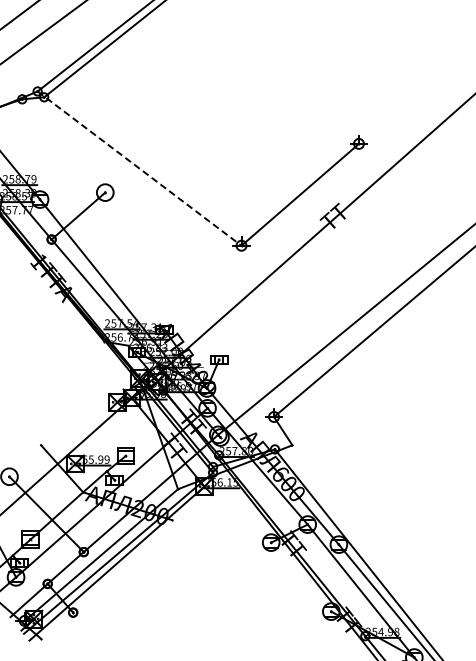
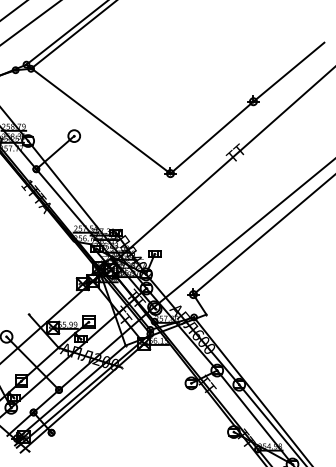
line: (408, 101) -> (288, 71), added
line: (139, 168) -> (98, 119), dashed -> solid

